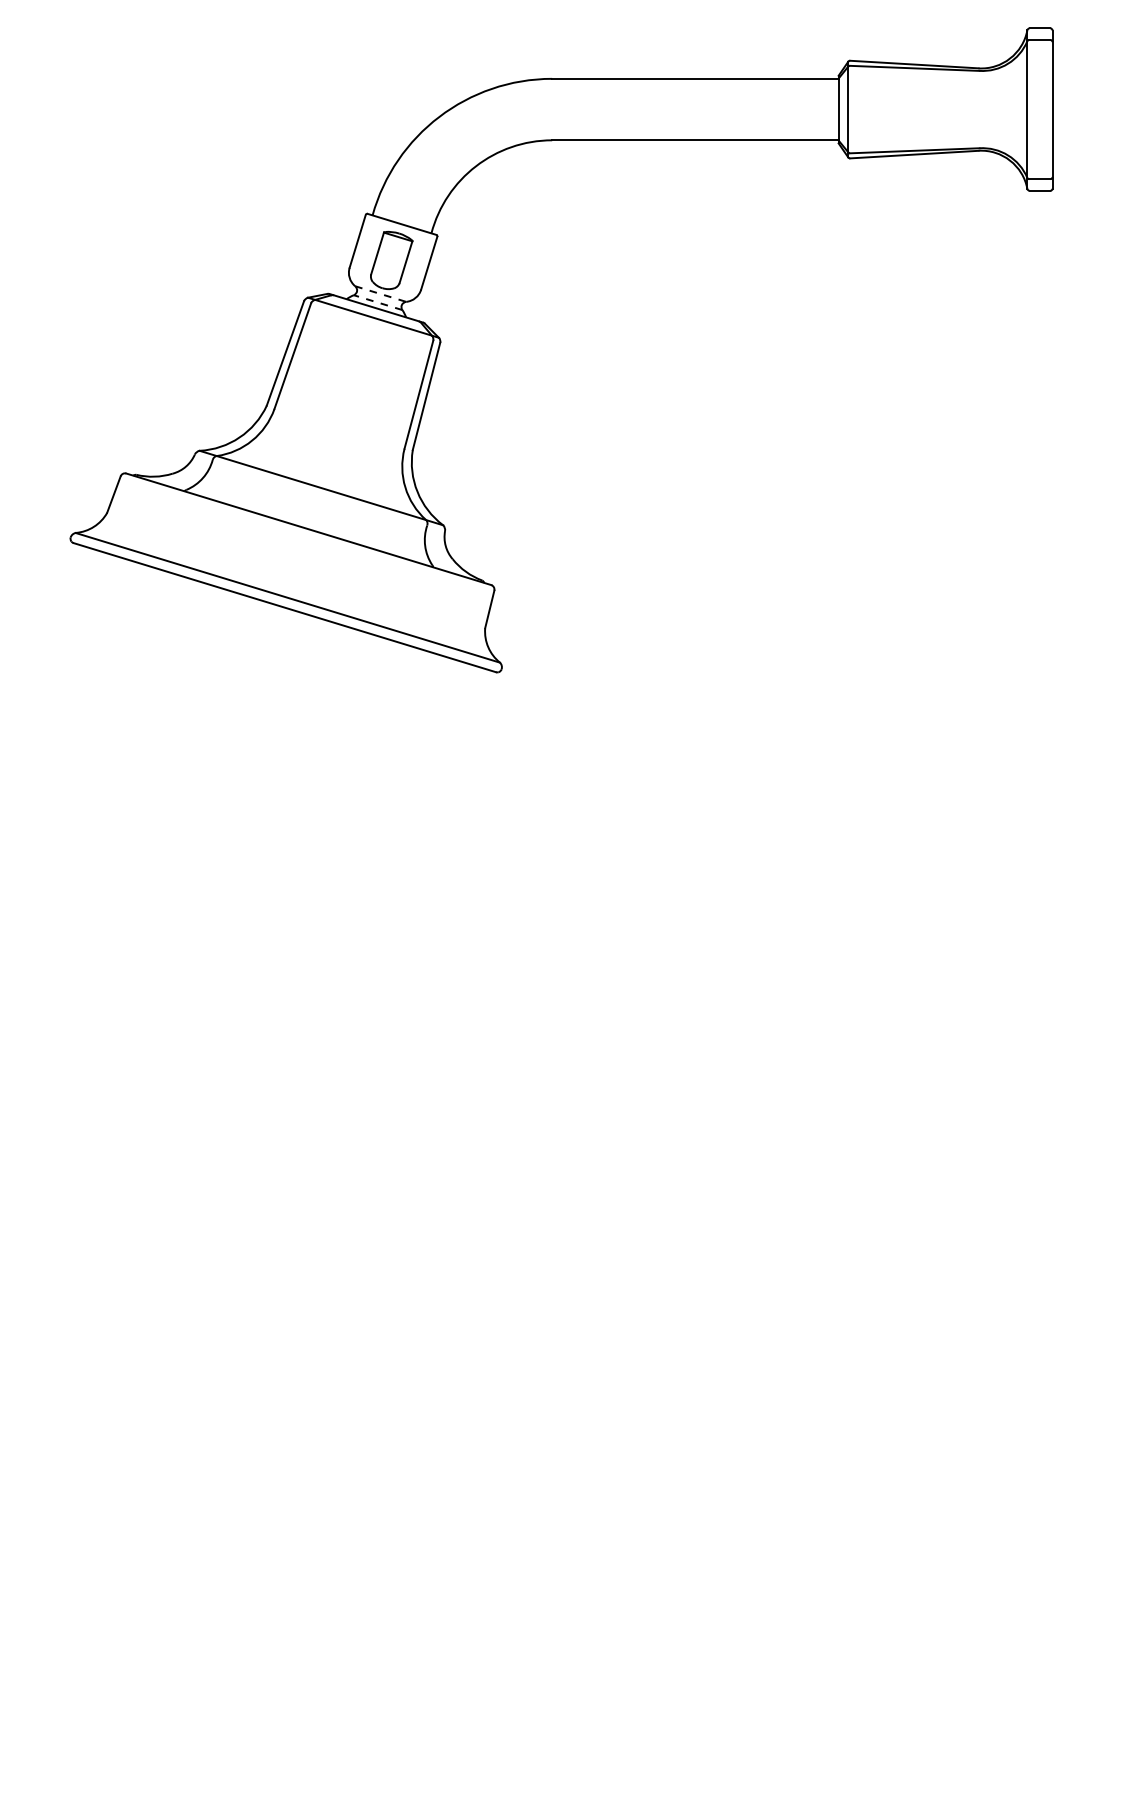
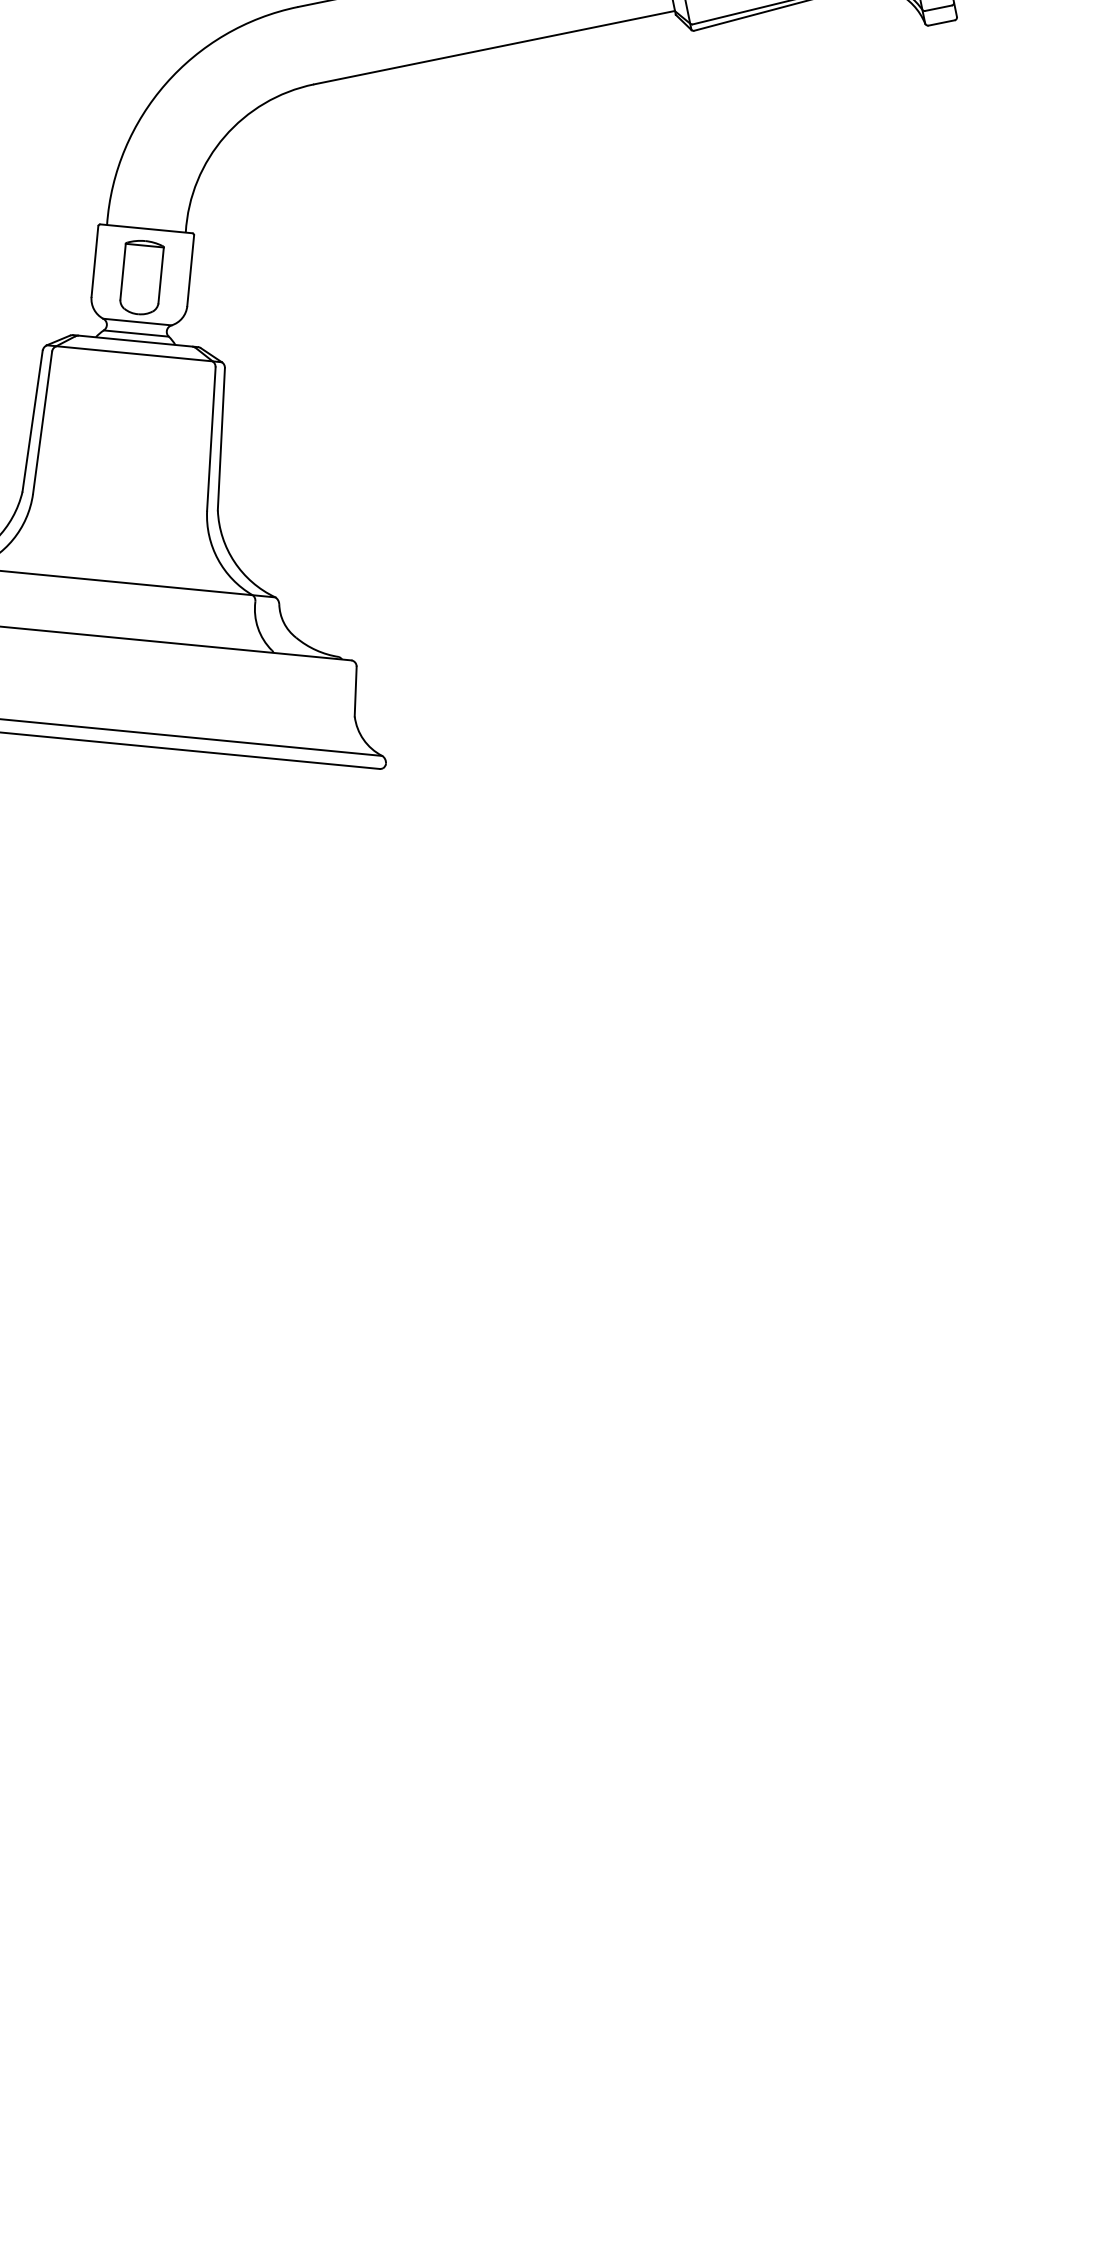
line: (380, 294) -> (137, 322), dashed -> solid
line: (377, 302) -> (135, 333), dashed -> solid

